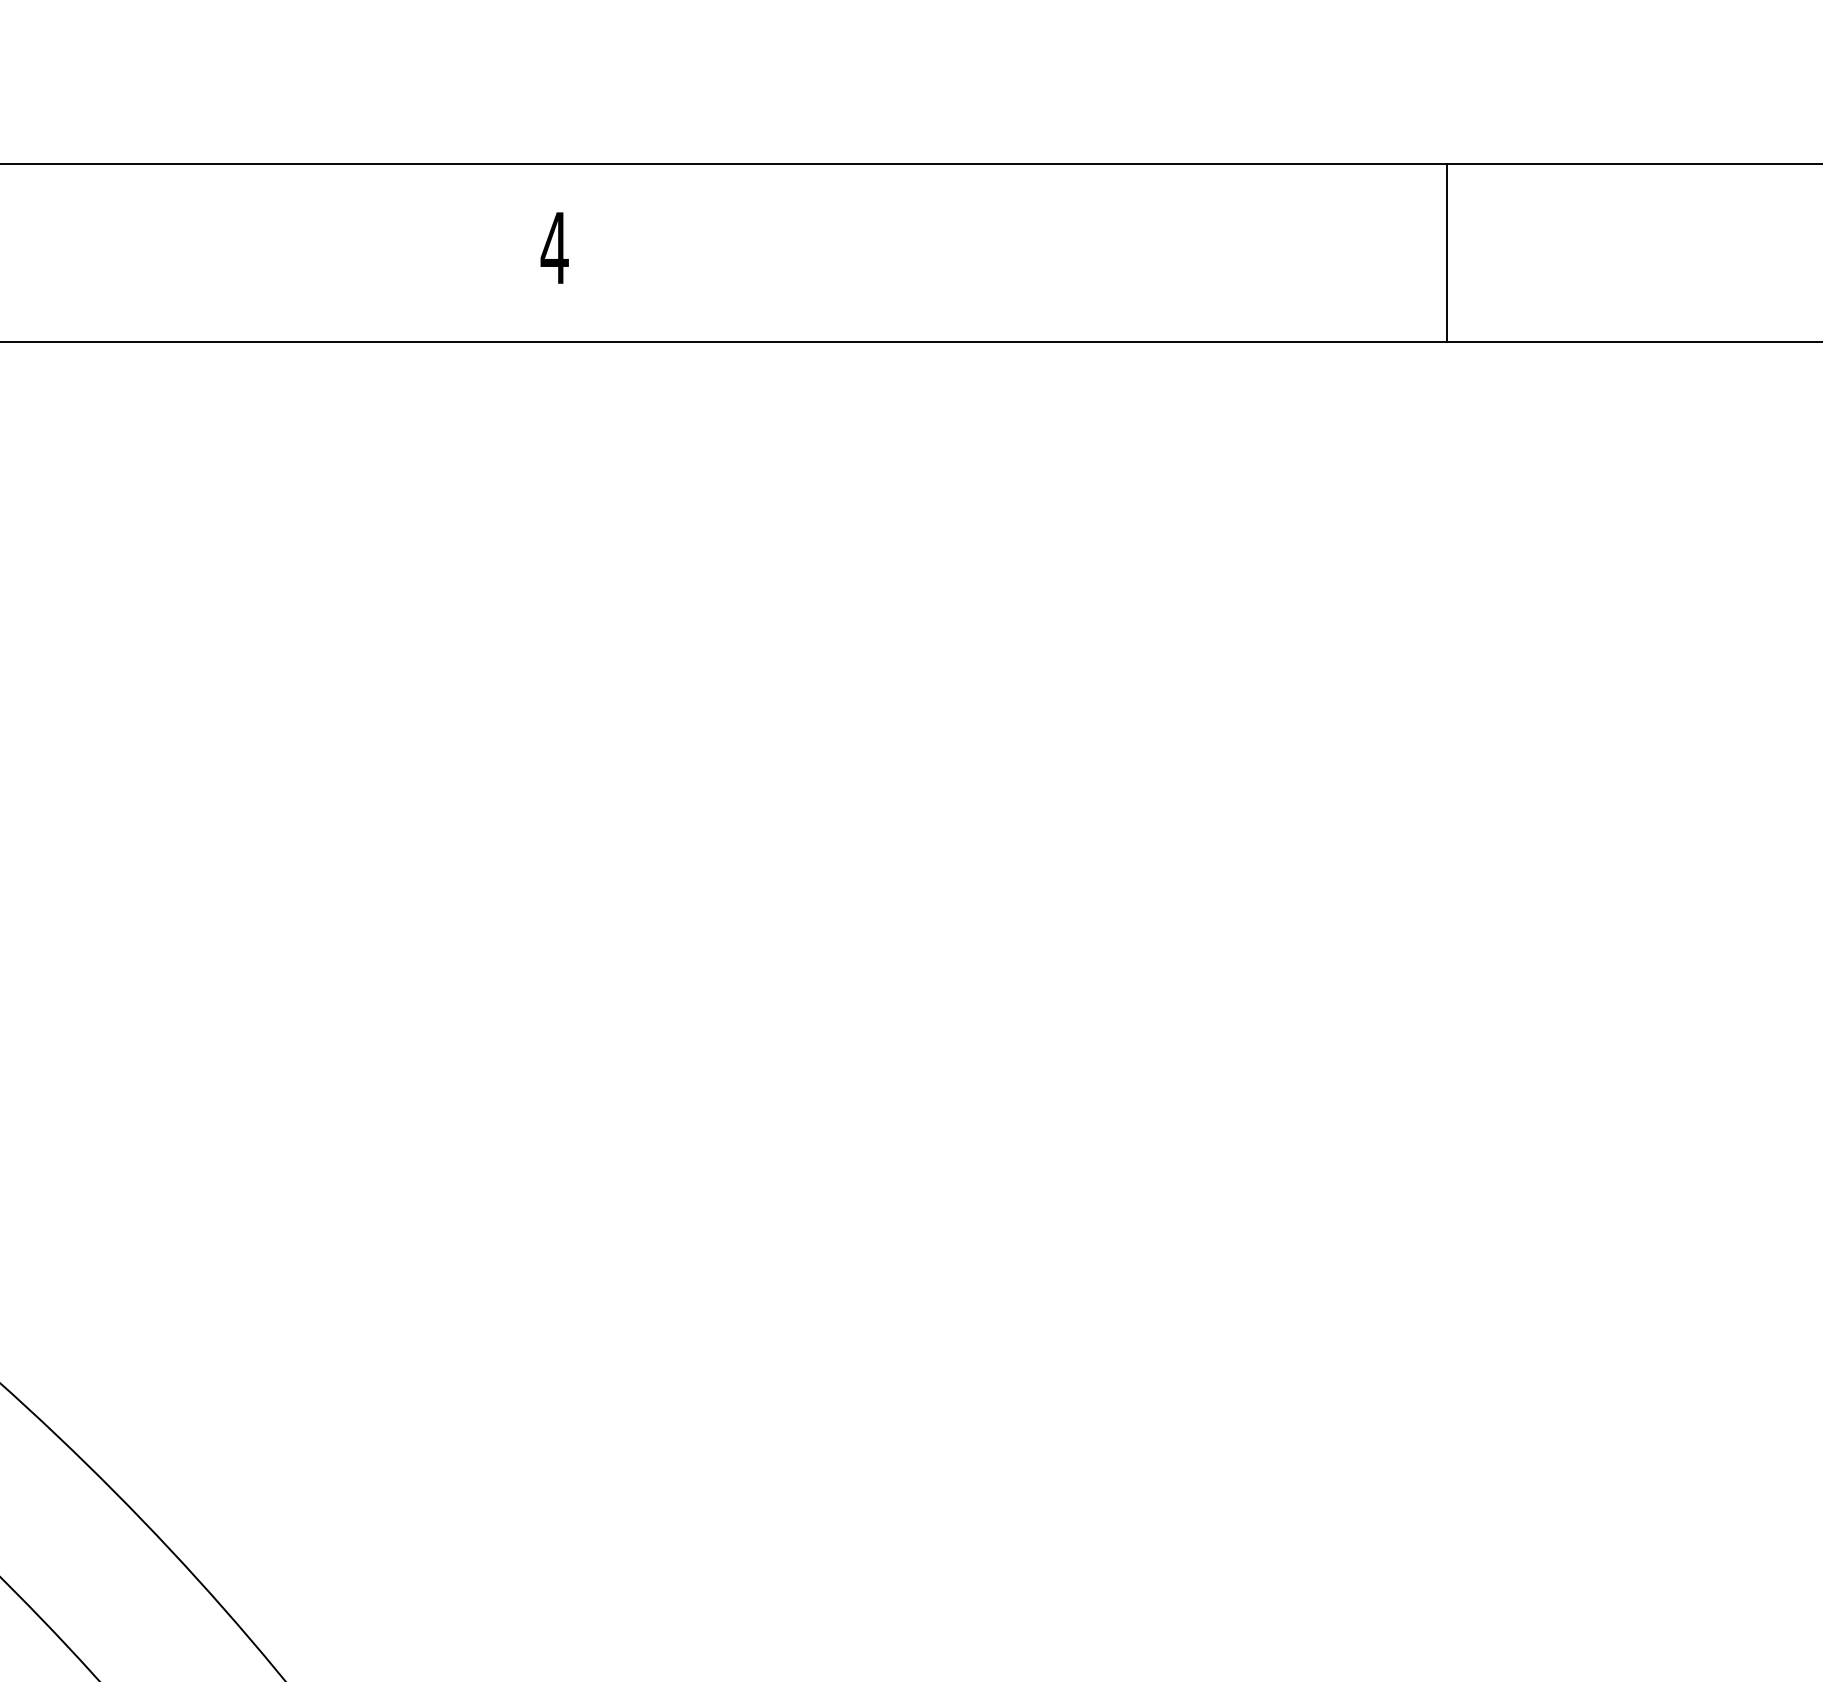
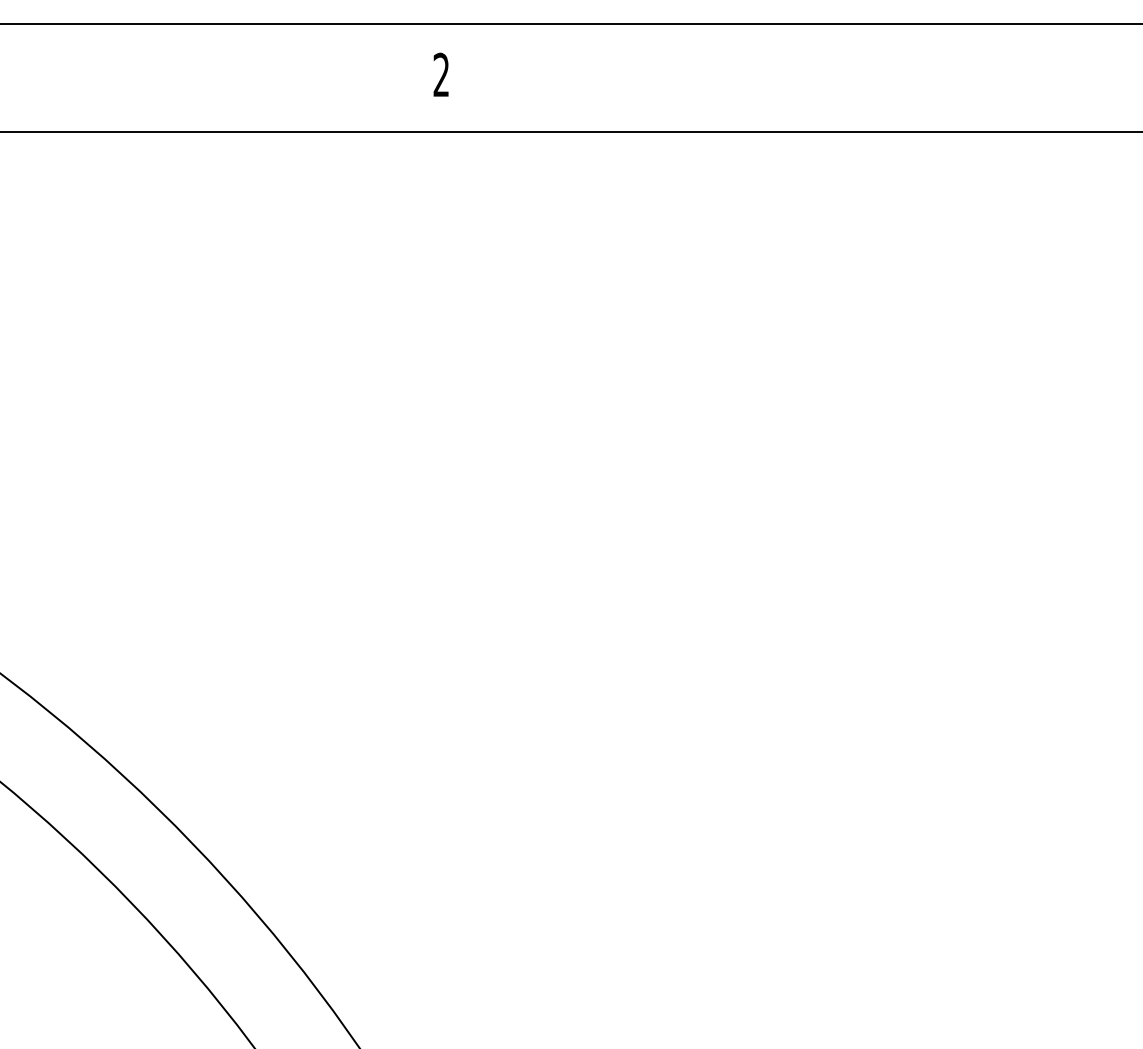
text: (553, 247) -> (440, 74), 4 -> 2
line: (1447, 252) -> (980, 77), removed

